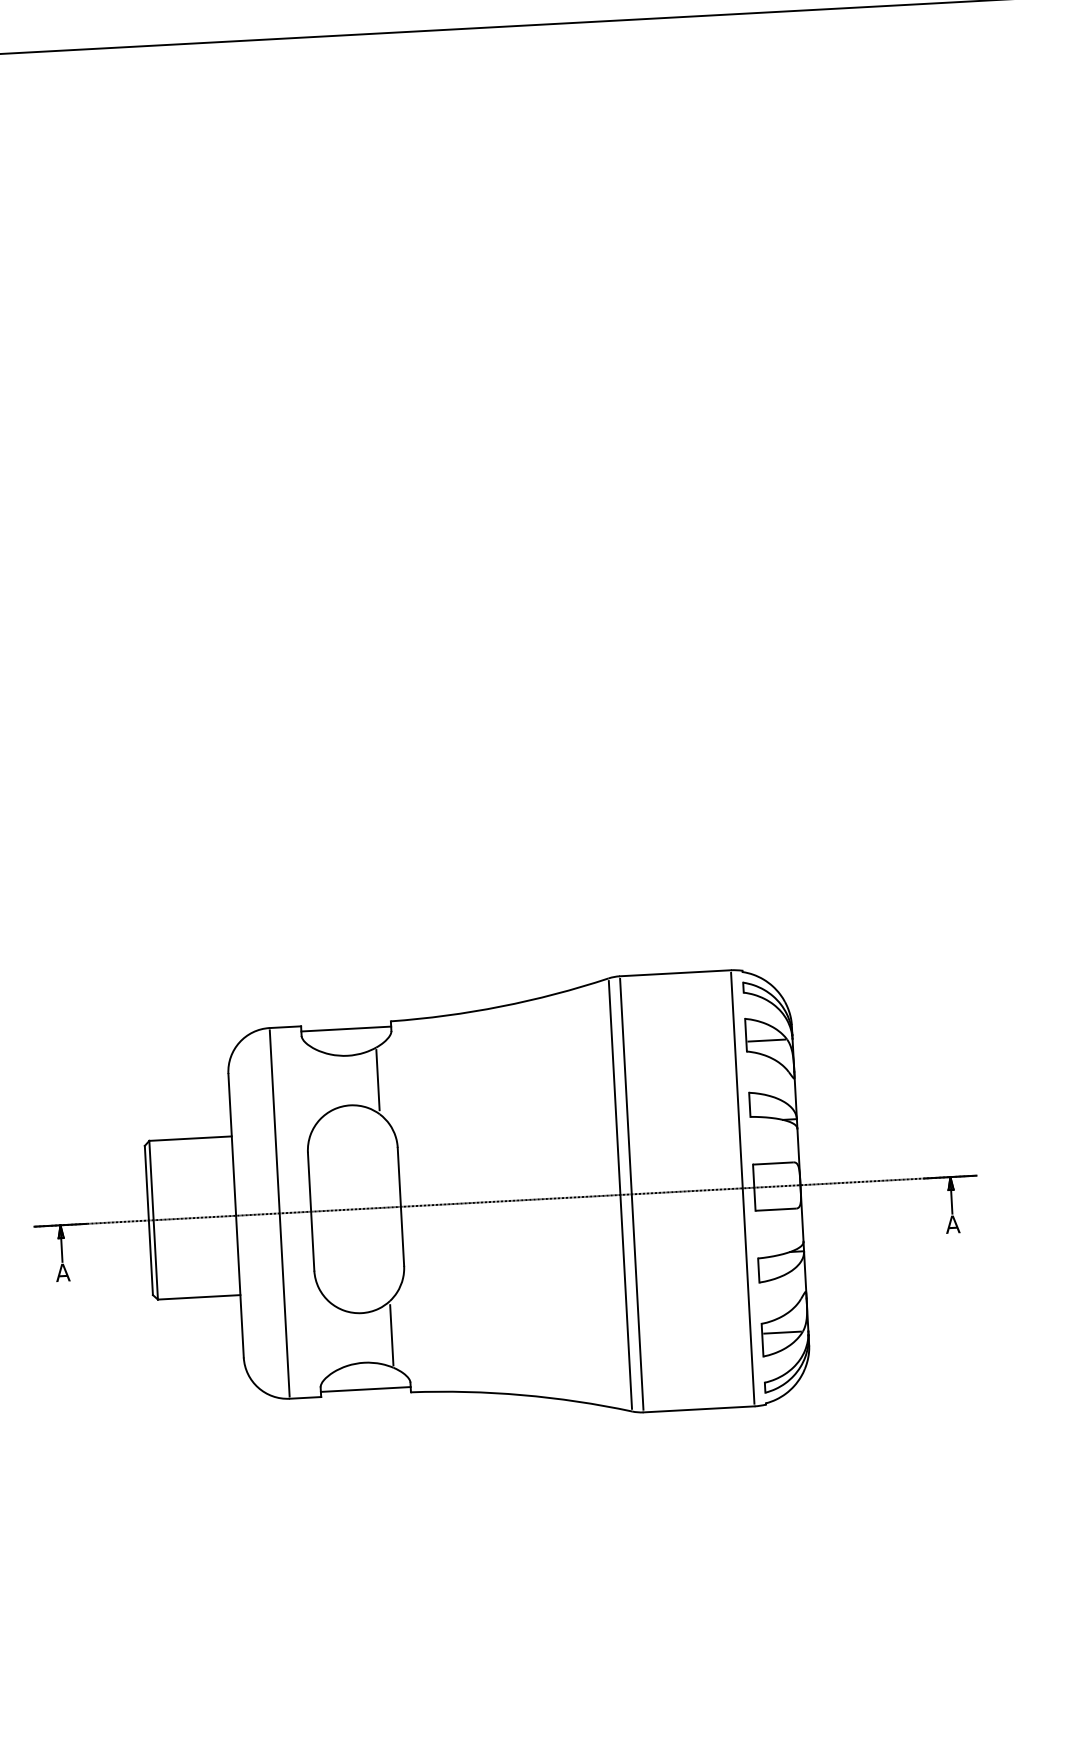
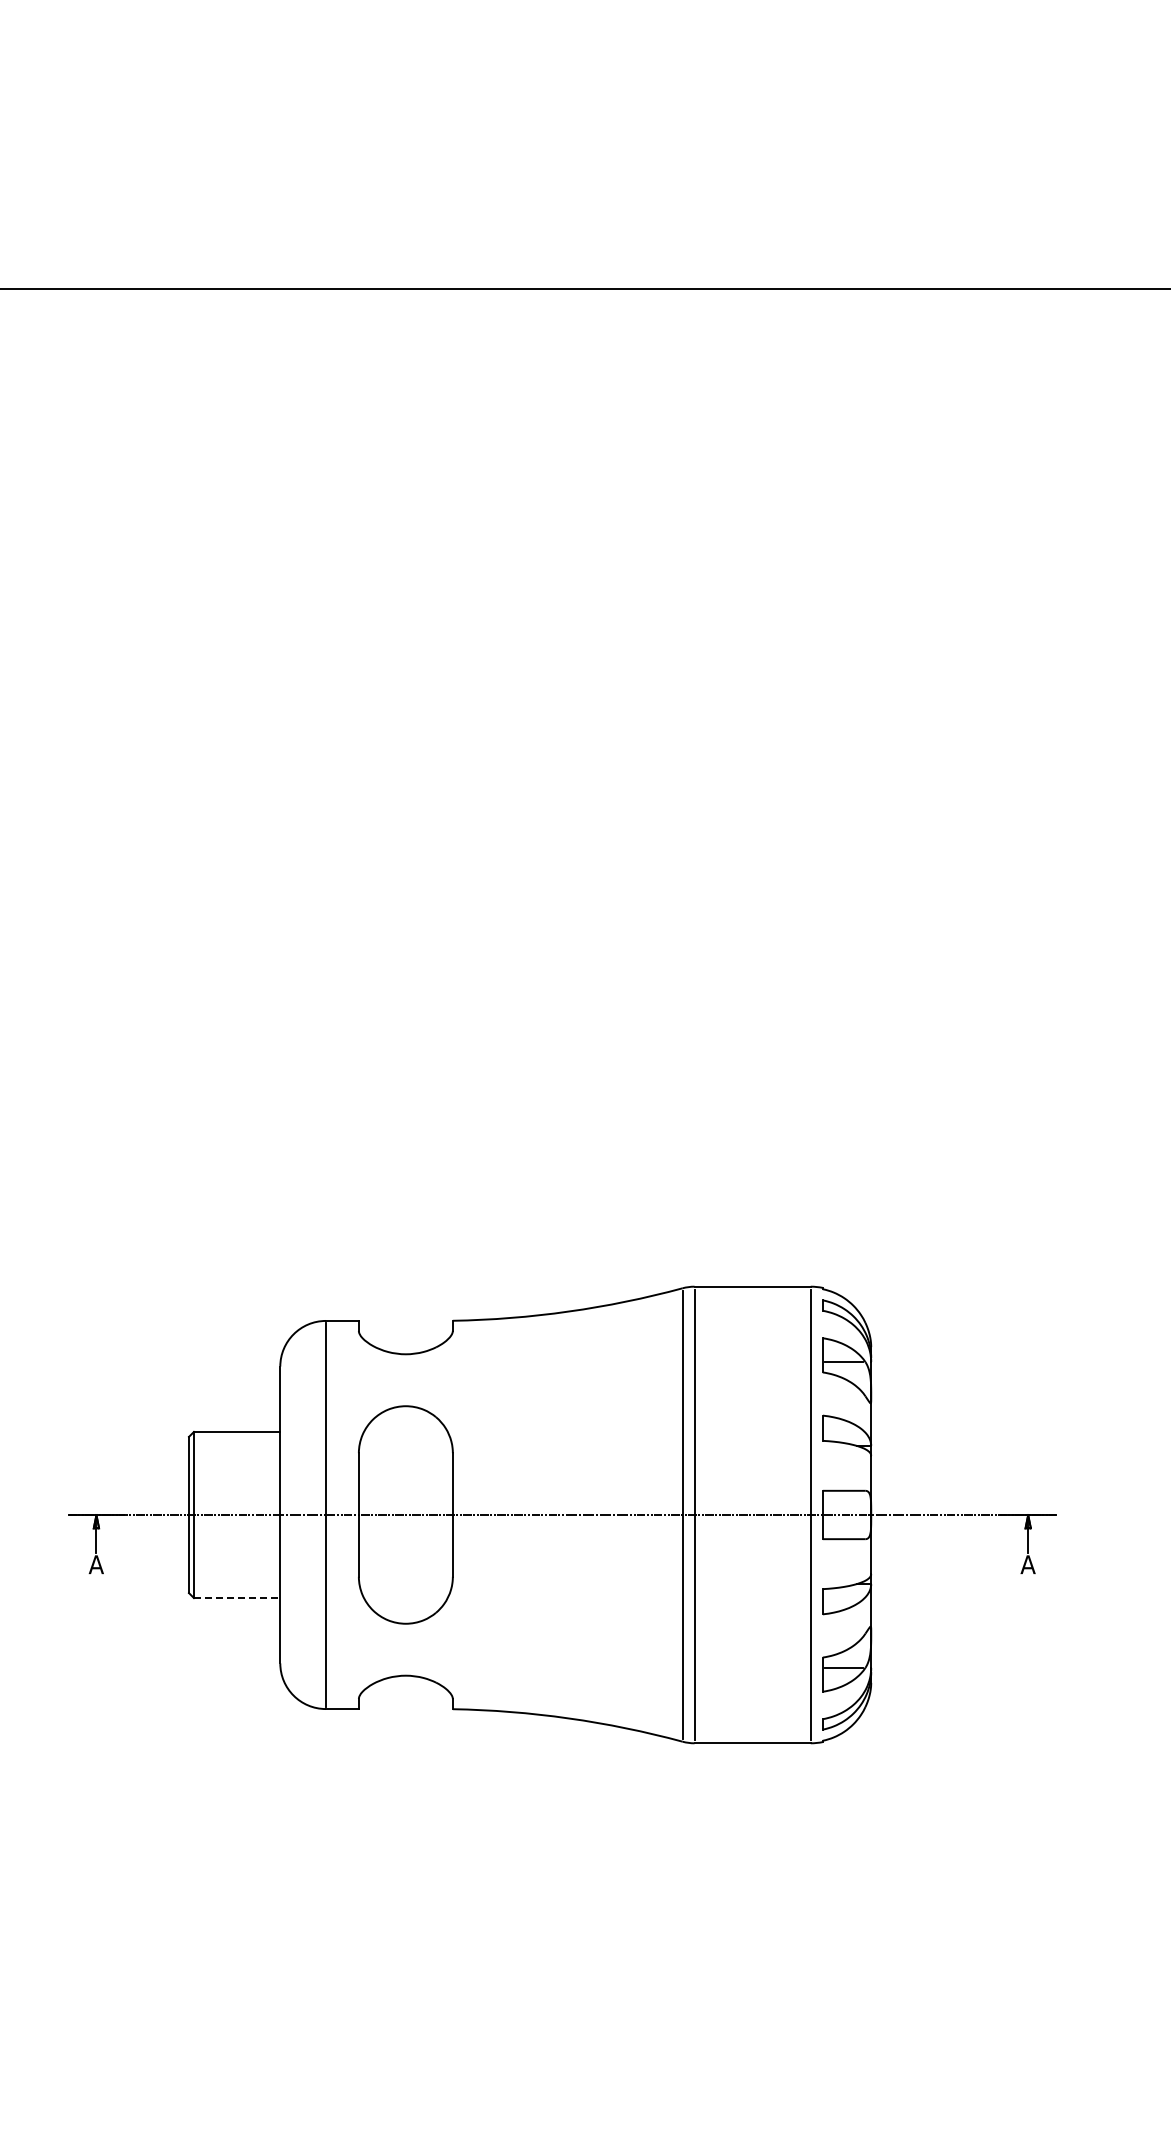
line: (345, 1029) -> (405, 1326), removed
line: (378, 1079) -> (436, 1380), removed
line: (199, 1297) -> (237, 1598), solid -> dashed
line: (392, 1335) -> (436, 1648), removed
line: (365, 1389) -> (405, 1703), removed

